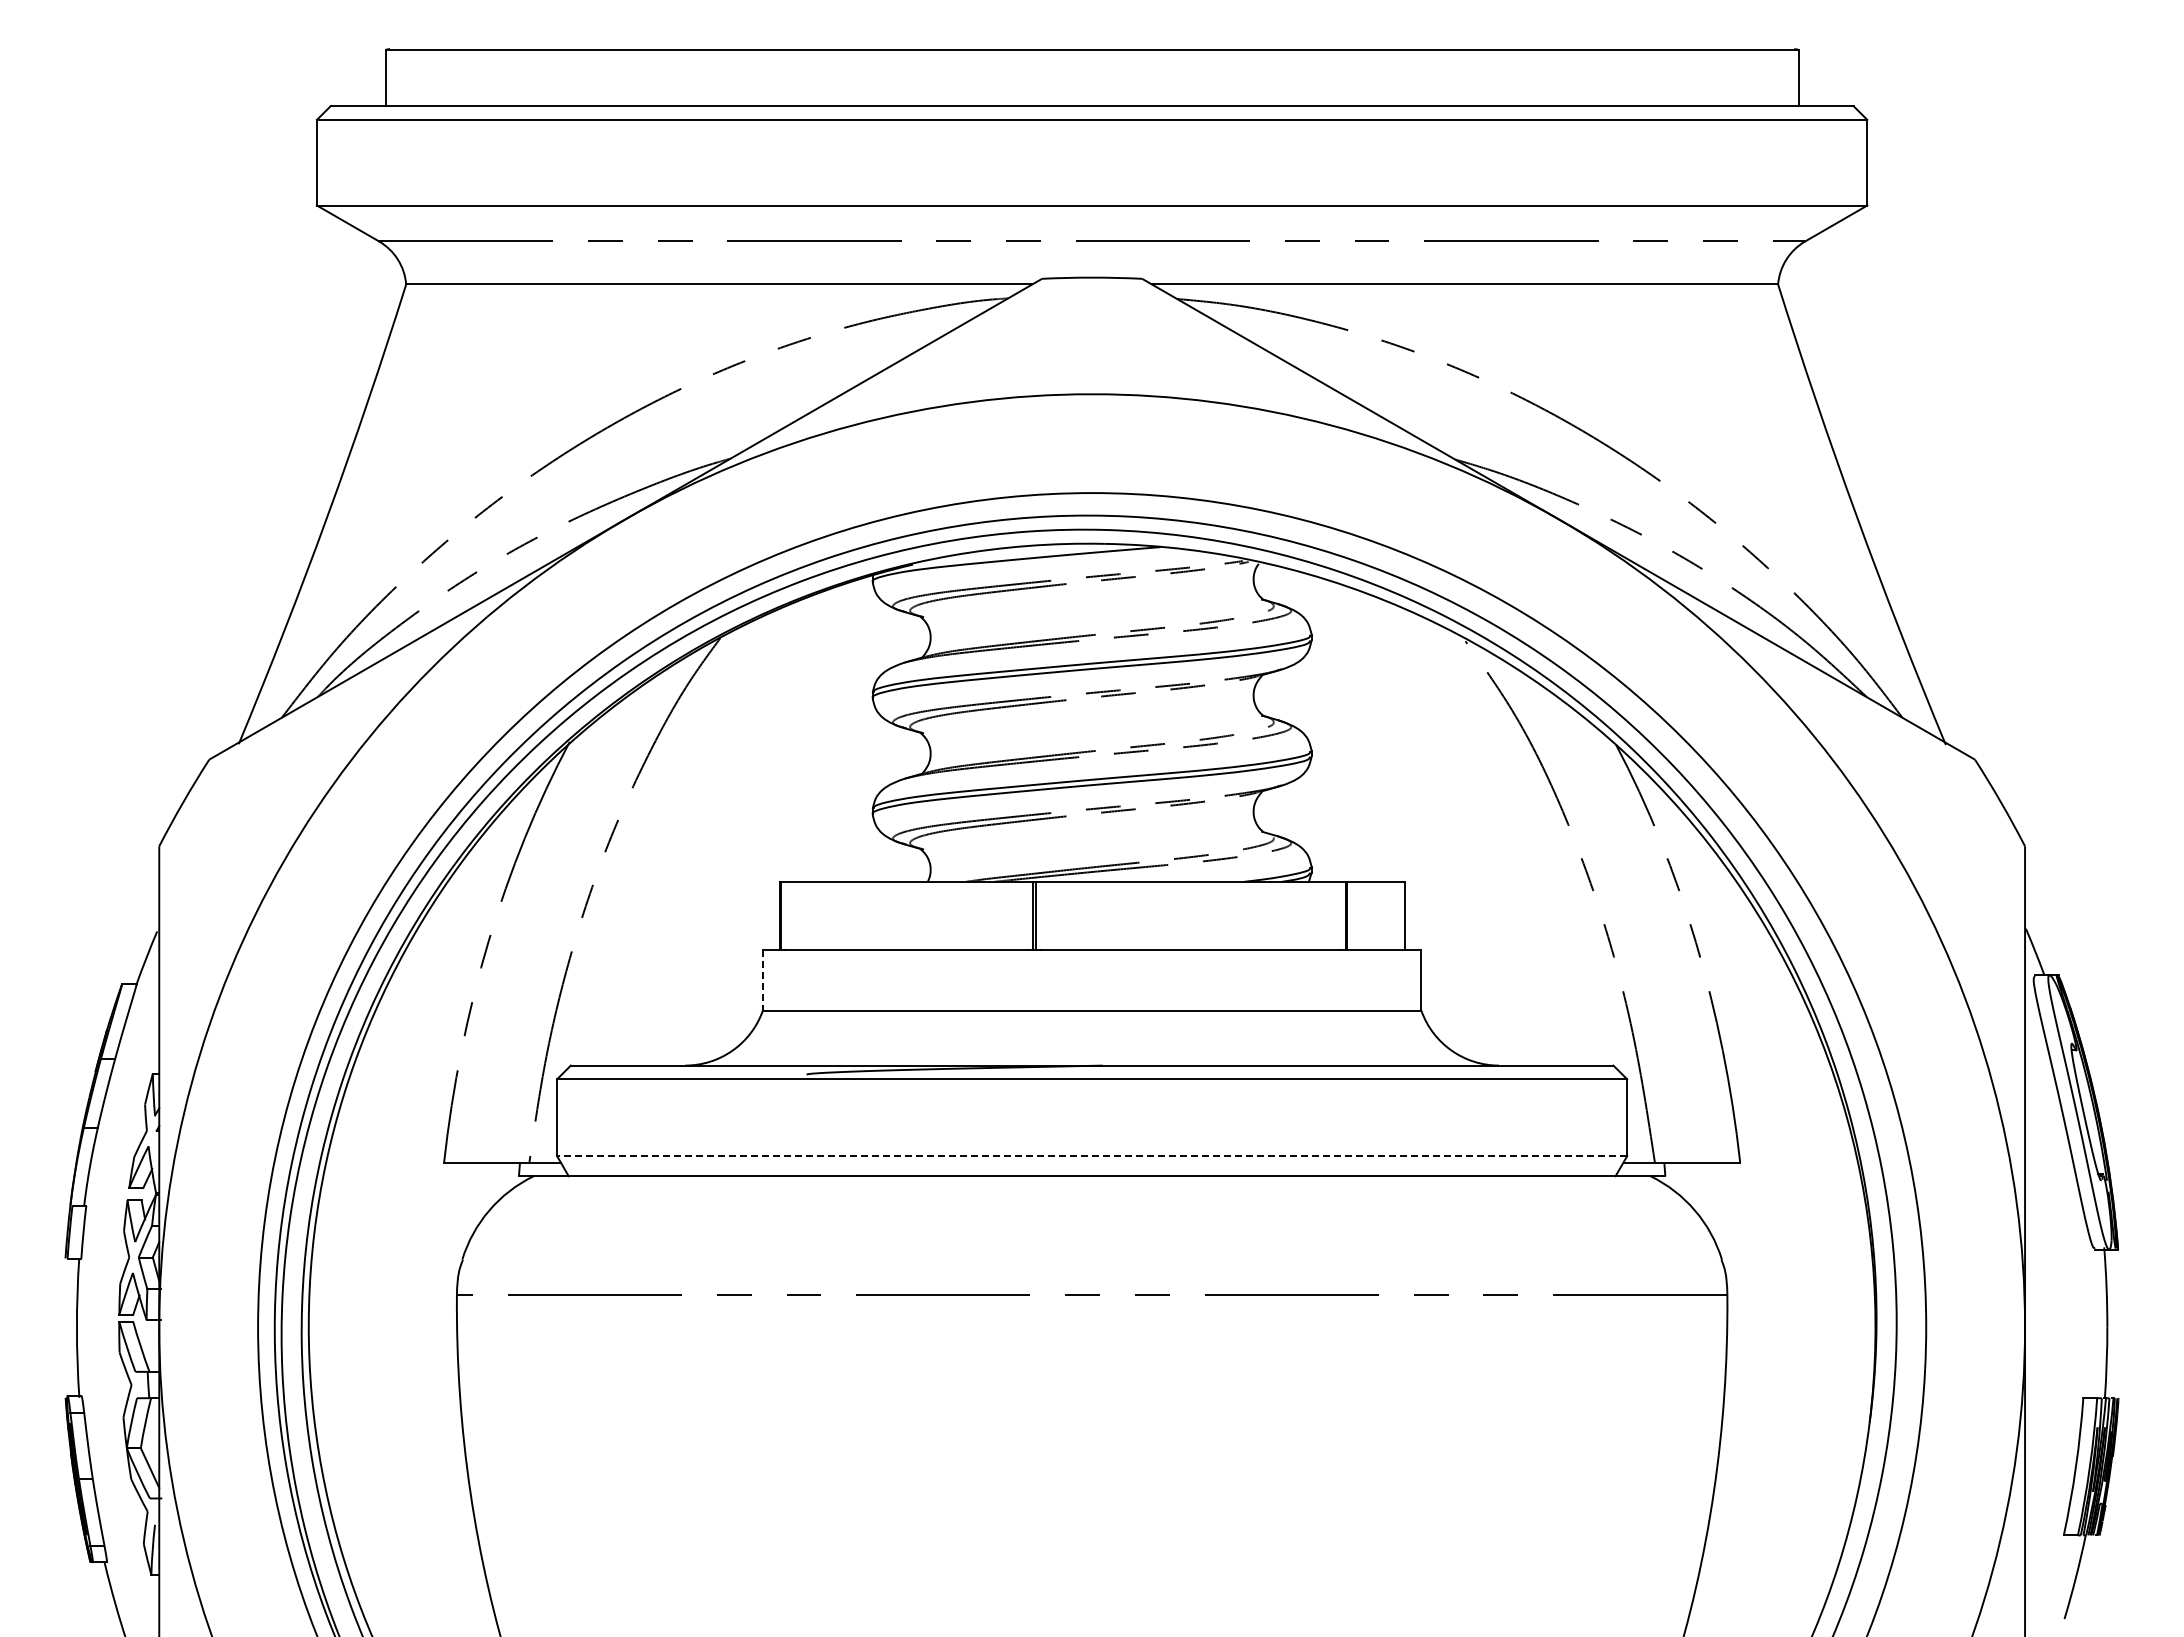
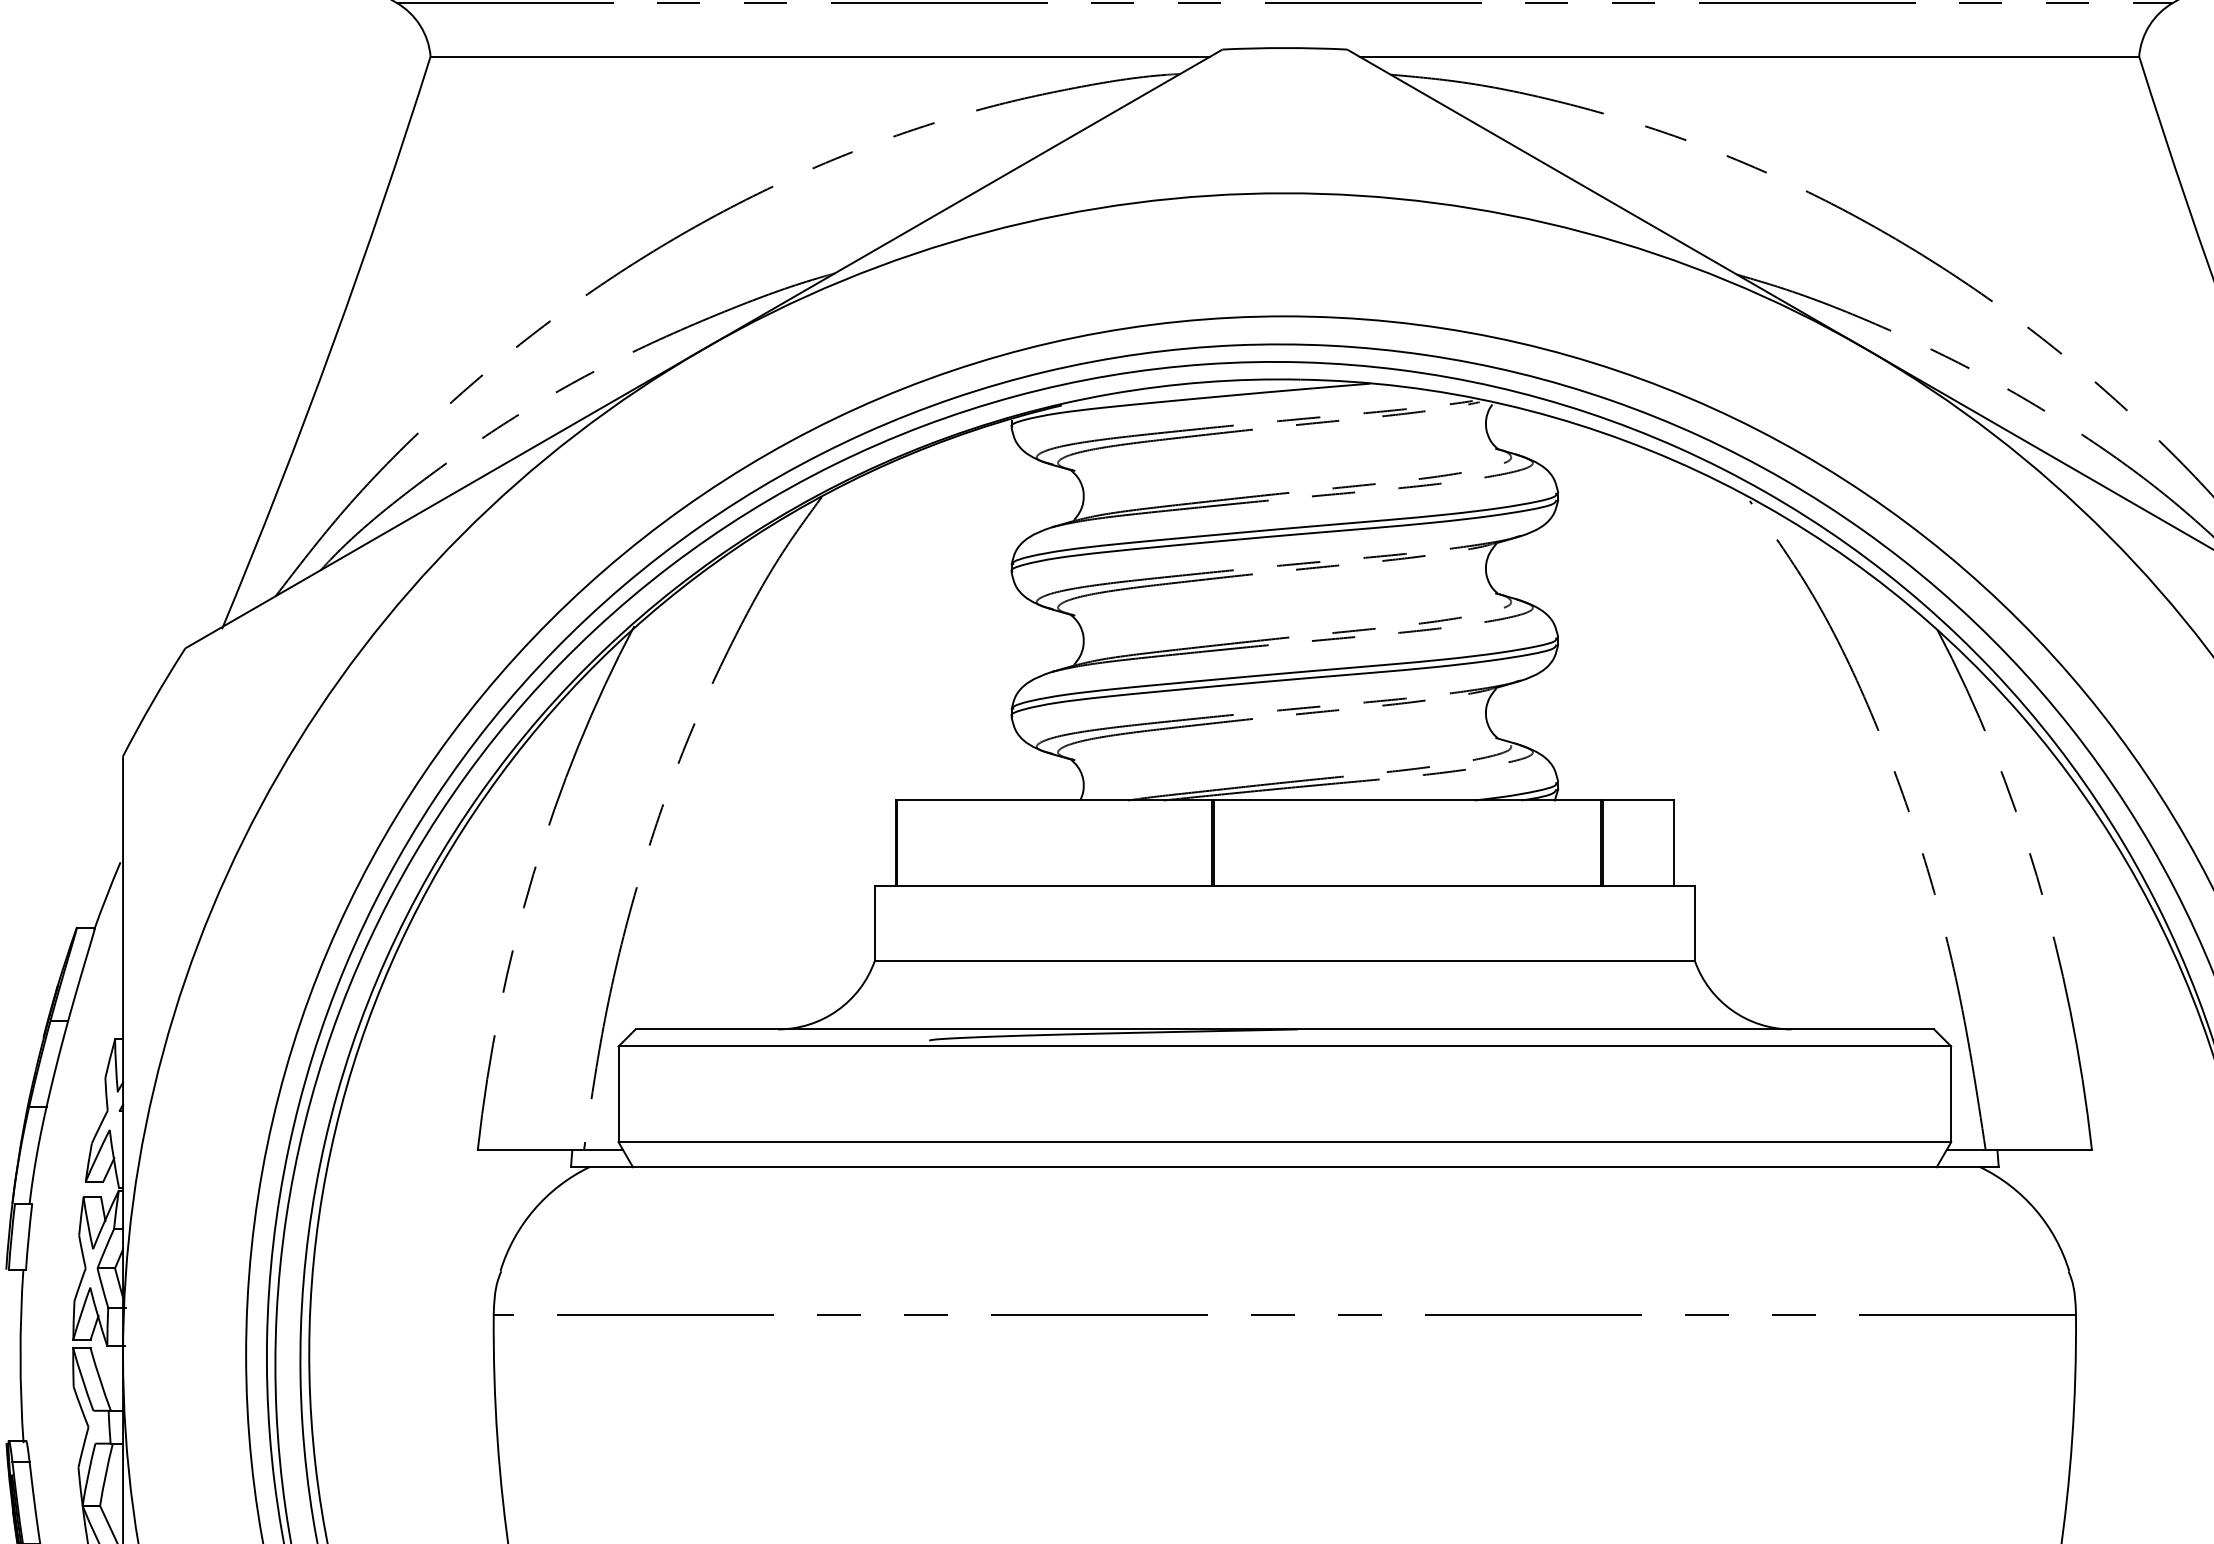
line: (762, 981) -> (874, 924), dashed -> solid
line: (1091, 1156) -> (1284, 1142), dashed -> solid

